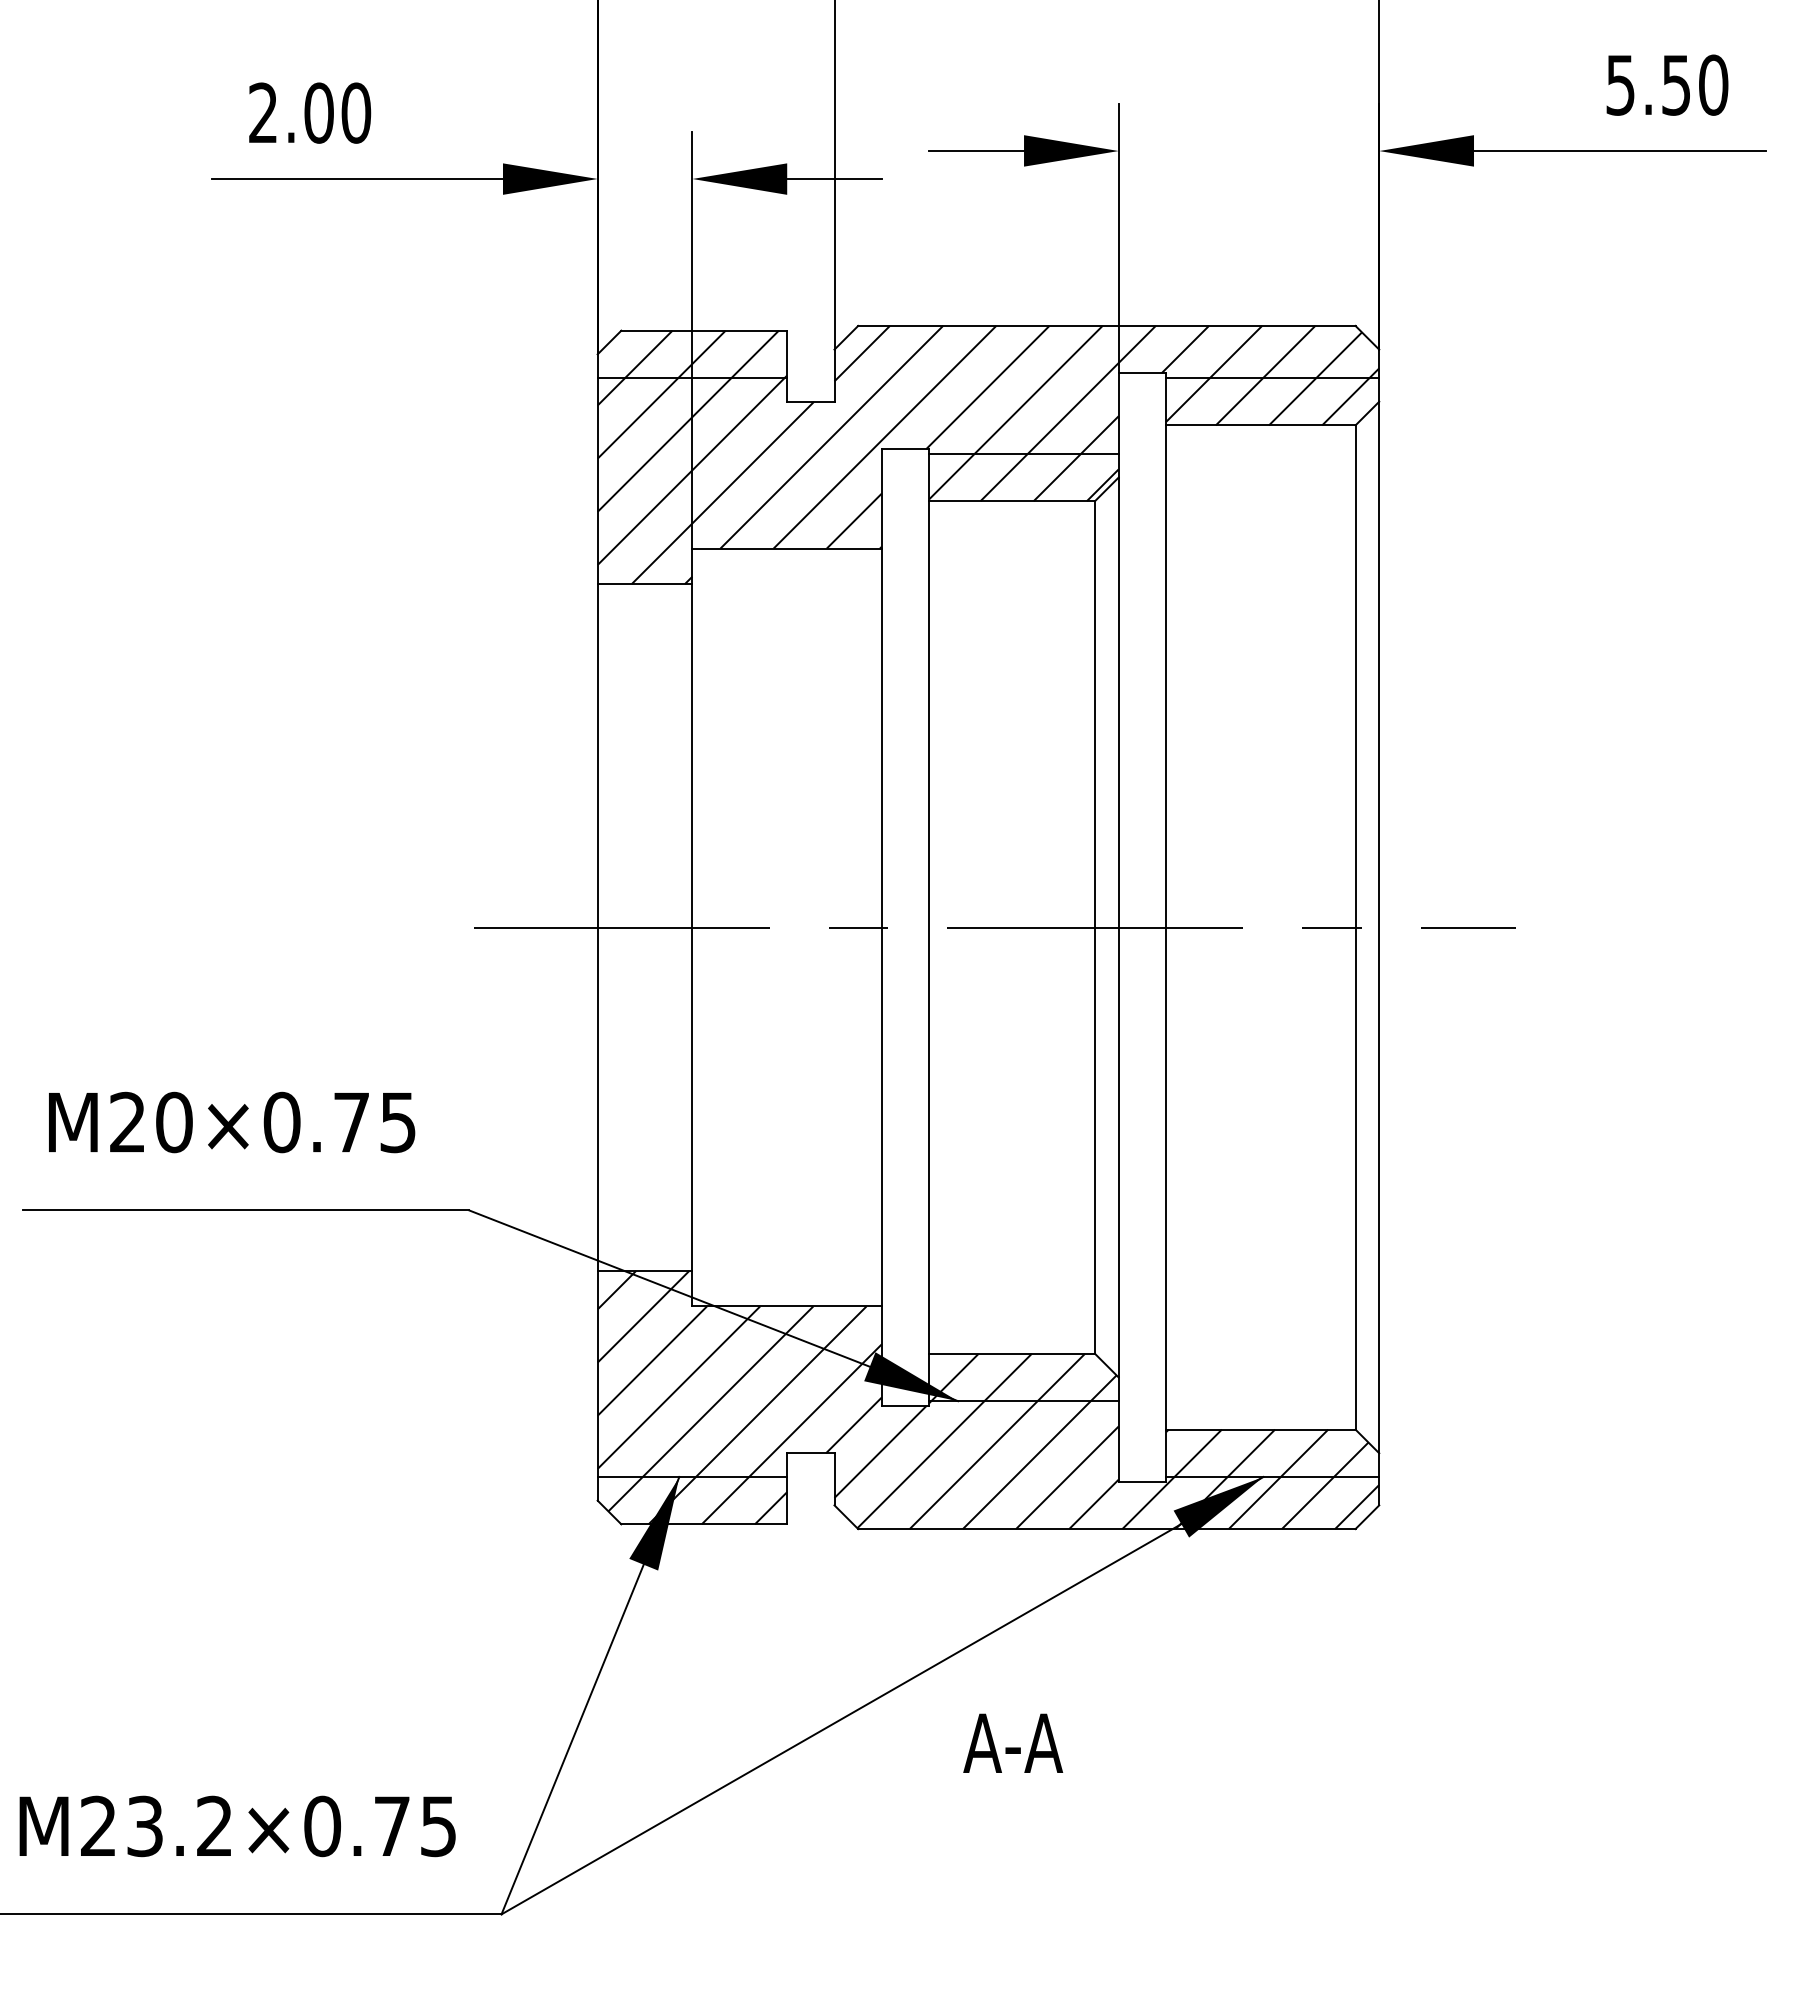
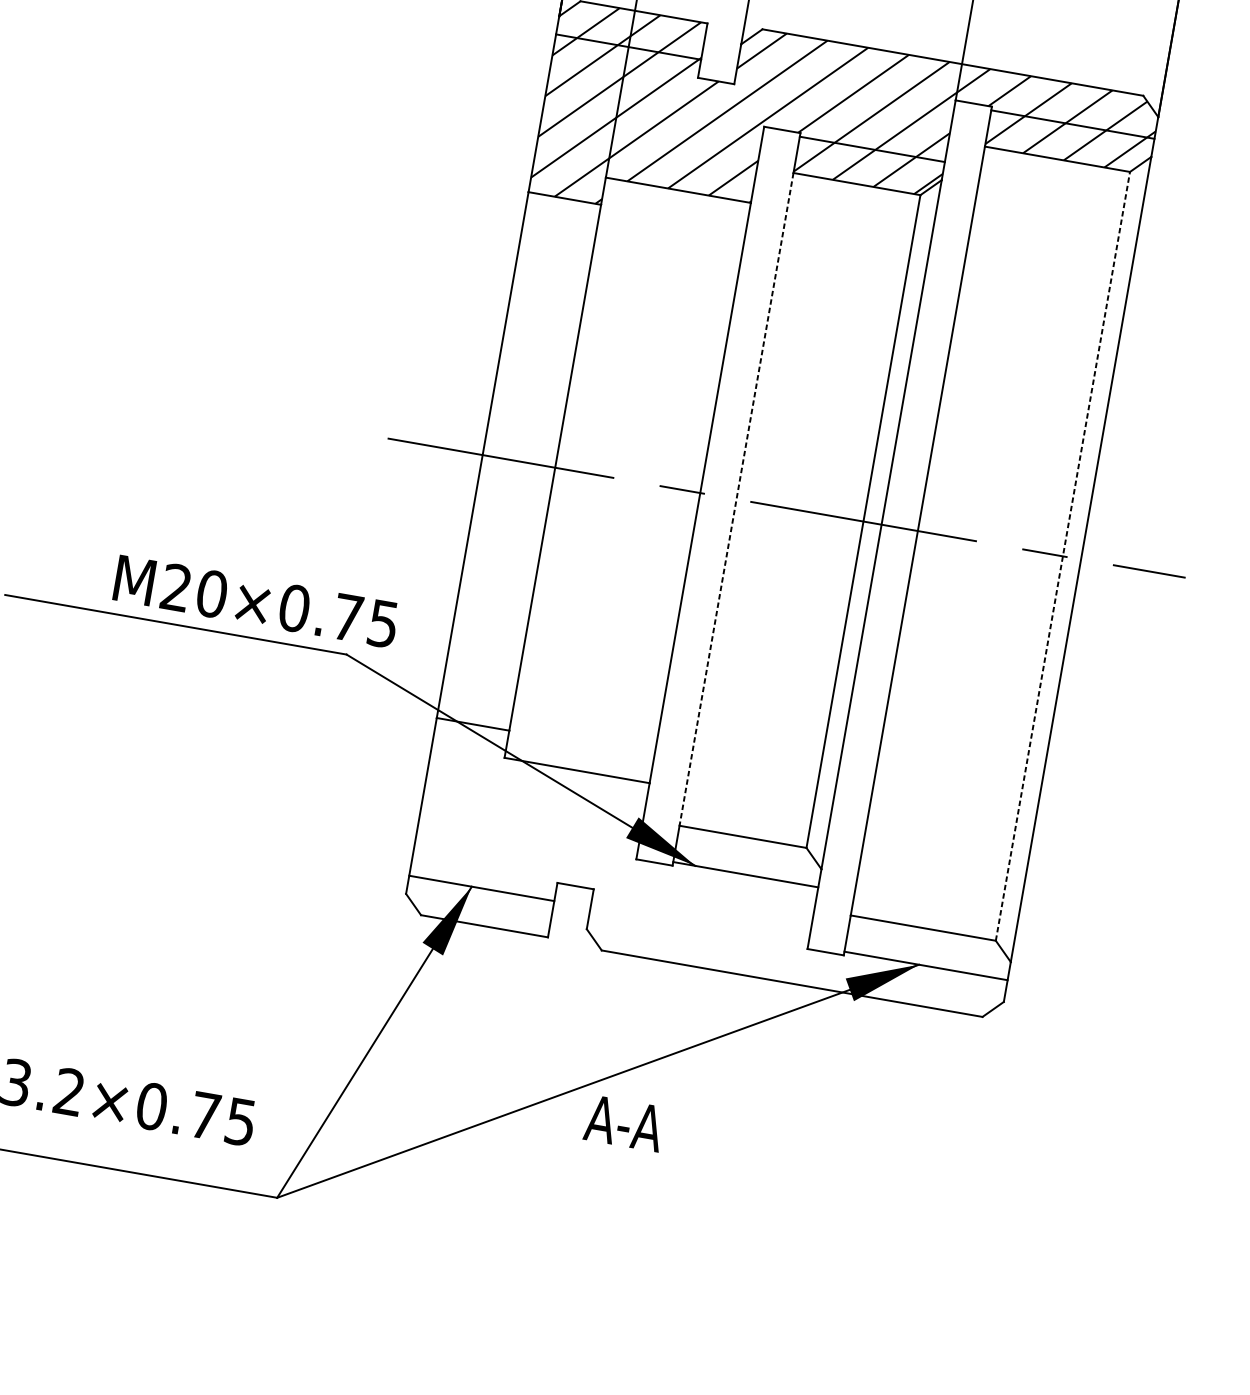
line: (1355, 927) -> (1062, 556), solid -> dashed
line: (929, 928) -> (736, 500), solid -> dashed
text: (232, 1122) -> (256, 601), moved
hatch: (988, 1399) -> (718, 868), removed
text: (1013, 1742) -> (624, 1122), moved

